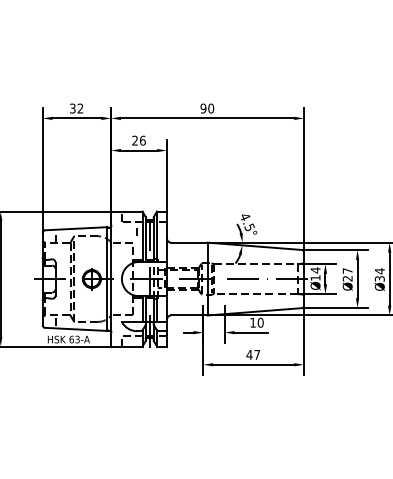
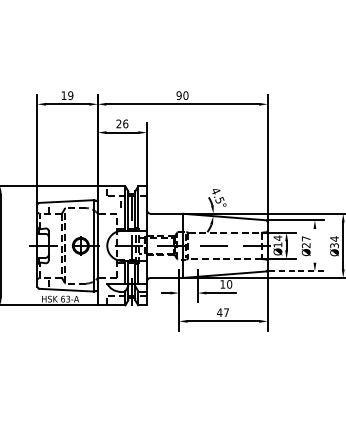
text: (76, 108) -> (67, 95), 32 -> 19
line: (357, 278) -> (314, 245), removed
line: (337, 307) -> (297, 270), solid -> dashed

